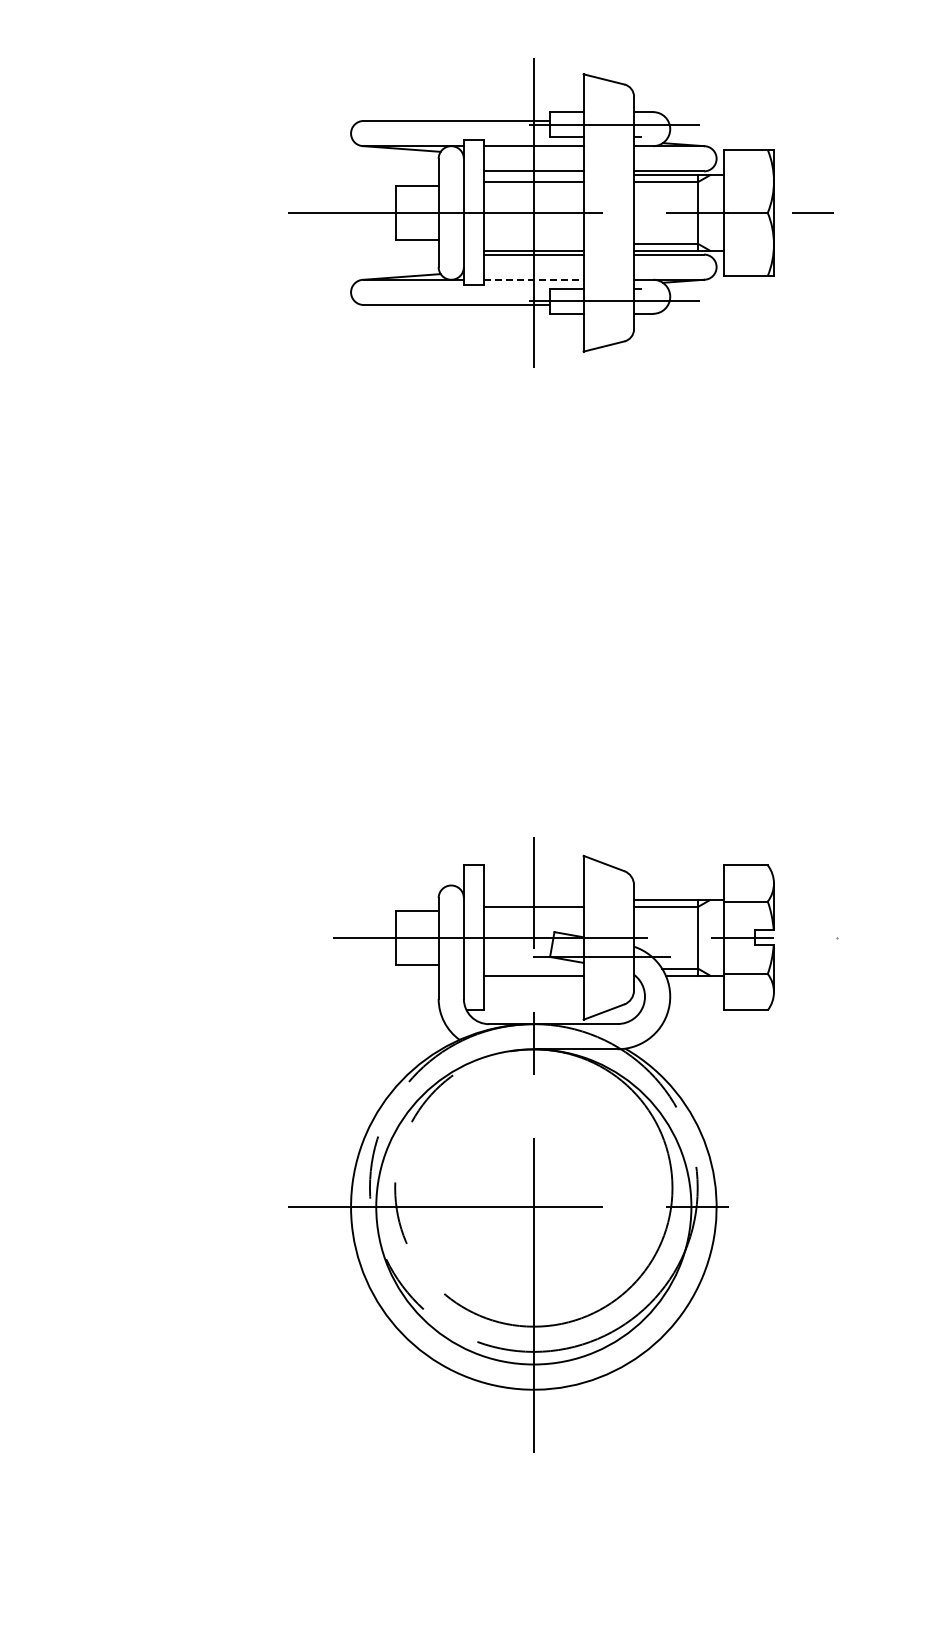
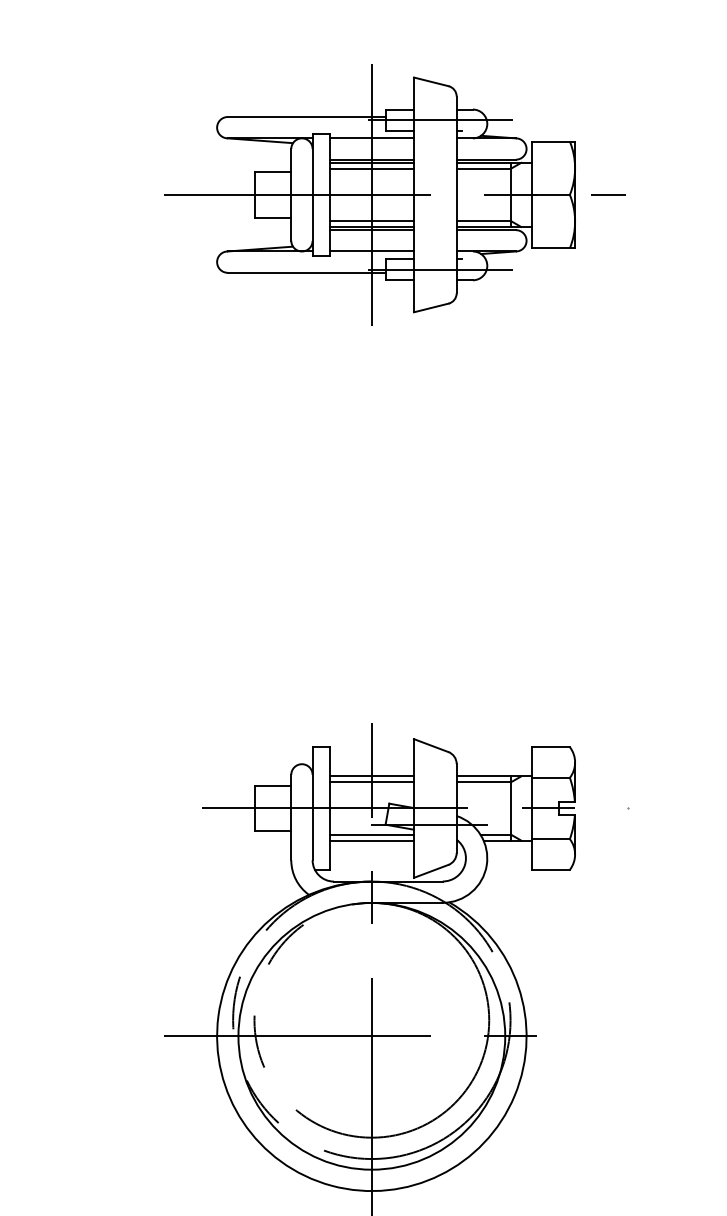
line: (533, 175) -> (371, 163), added
line: (533, 243) -> (371, 220), added
line: (533, 279) -> (371, 251), dashed -> solid
line: (533, 899) -> (371, 776), added
line: (533, 968) -> (371, 834), added

